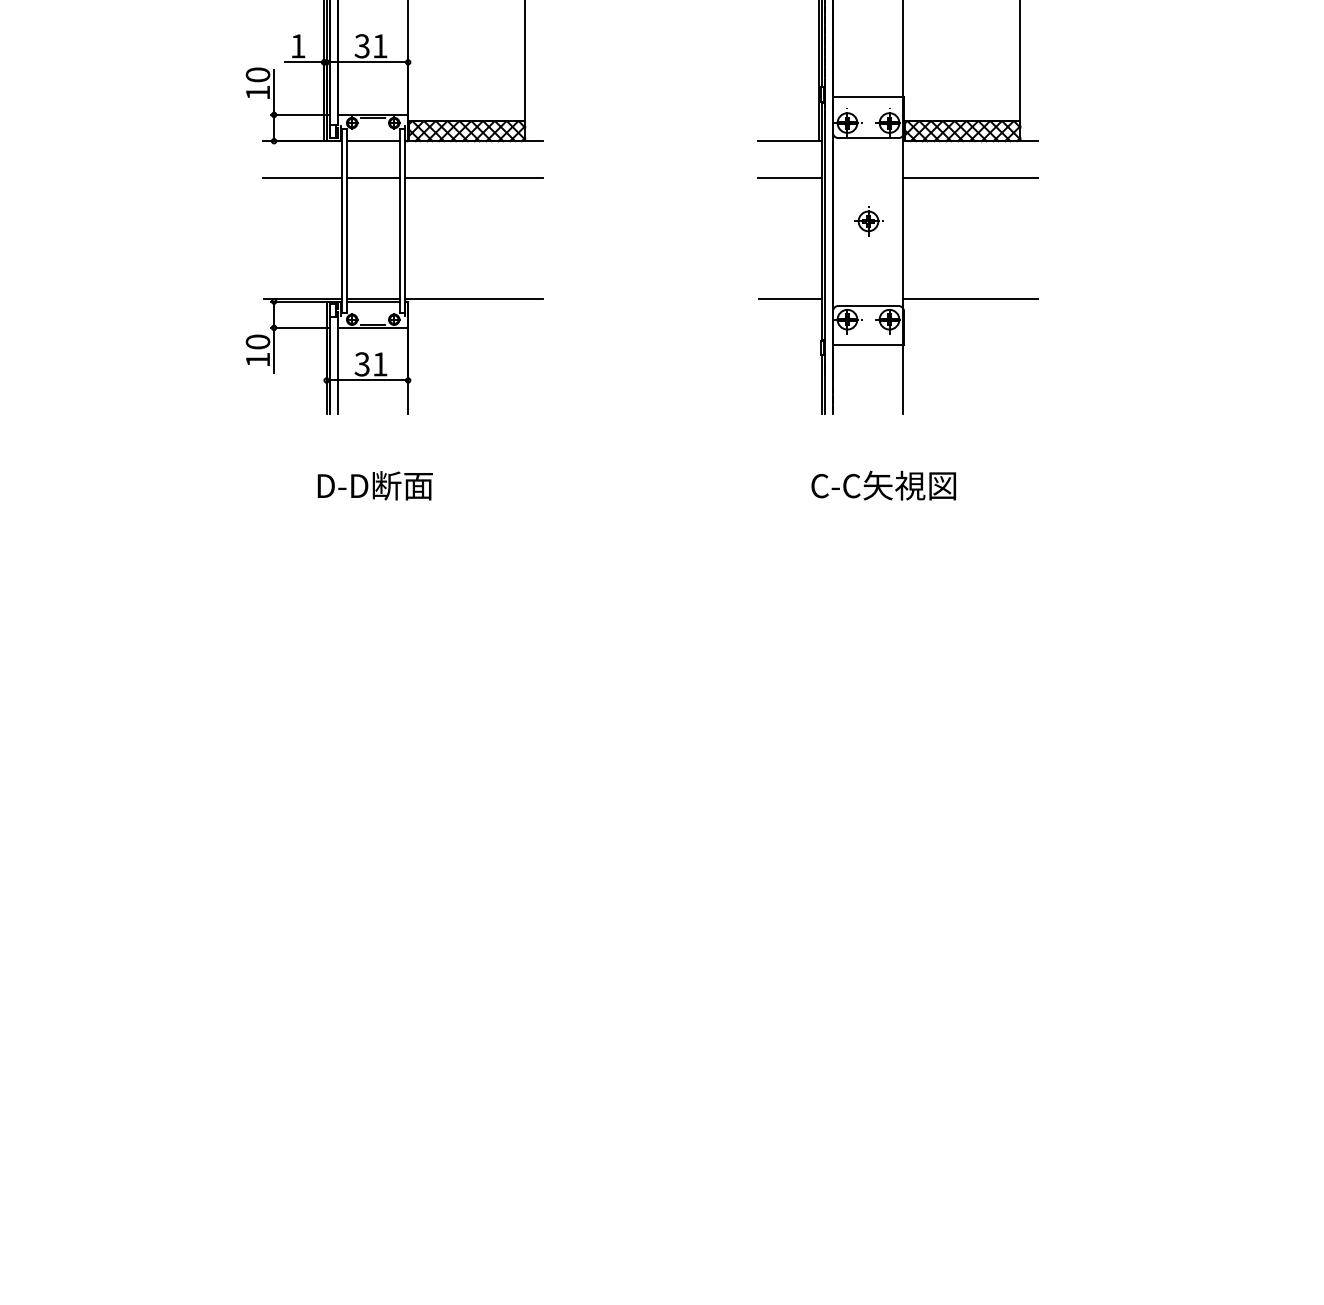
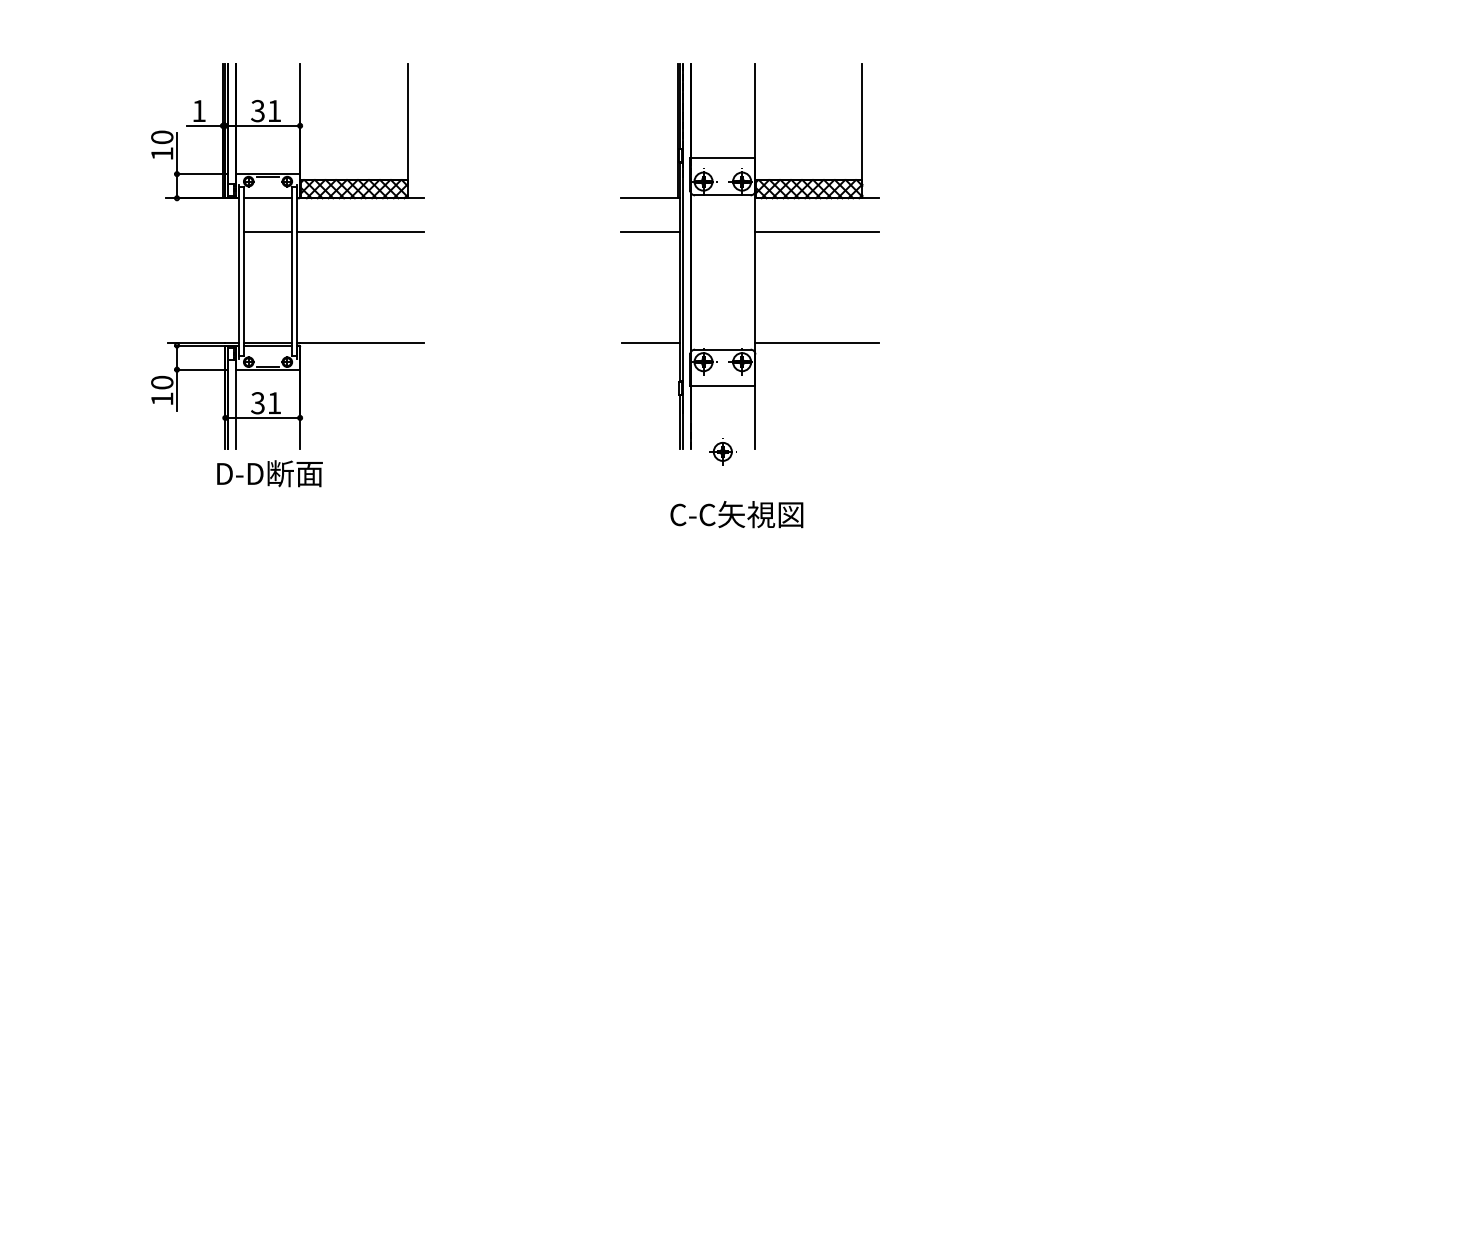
line: (301, 178) -> (202, 232), removed
part: (868, 220) -> (722, 451), moved
text: (374, 485) -> (269, 473), moved

